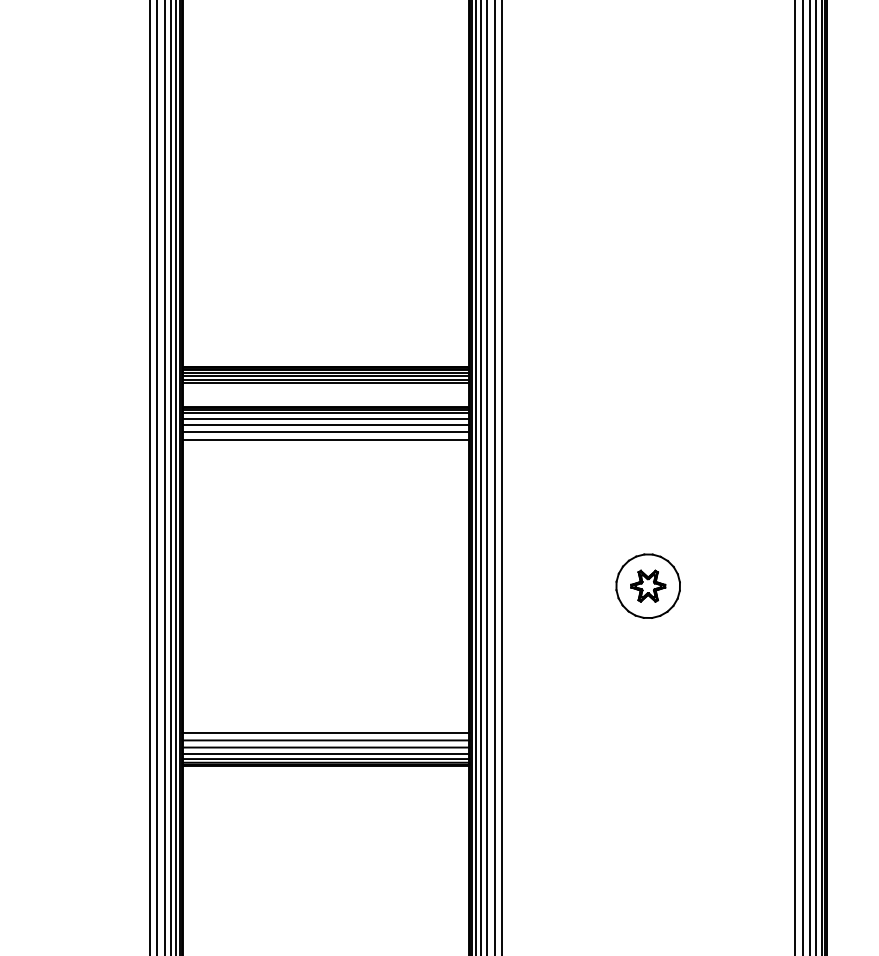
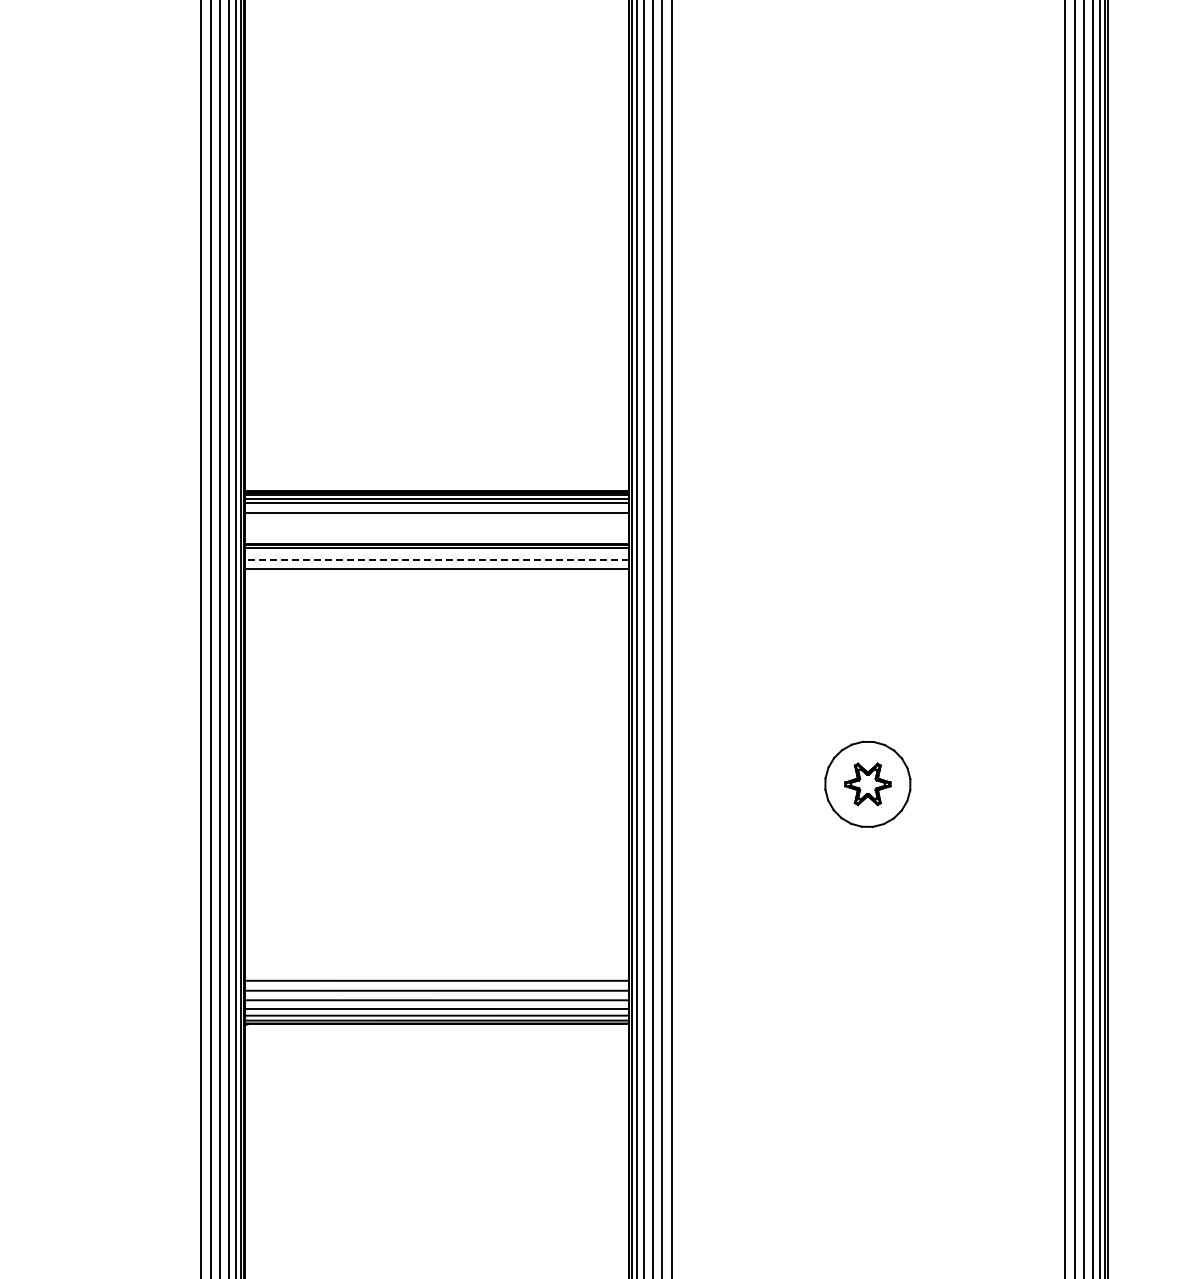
line: (325, 379) -> (436, 507), removed
line: (325, 413) -> (436, 553), removed
line: (325, 418) -> (436, 560), solid -> dashed
line: (325, 432) -> (436, 578), removed
line: (325, 439) -> (436, 588), removed

